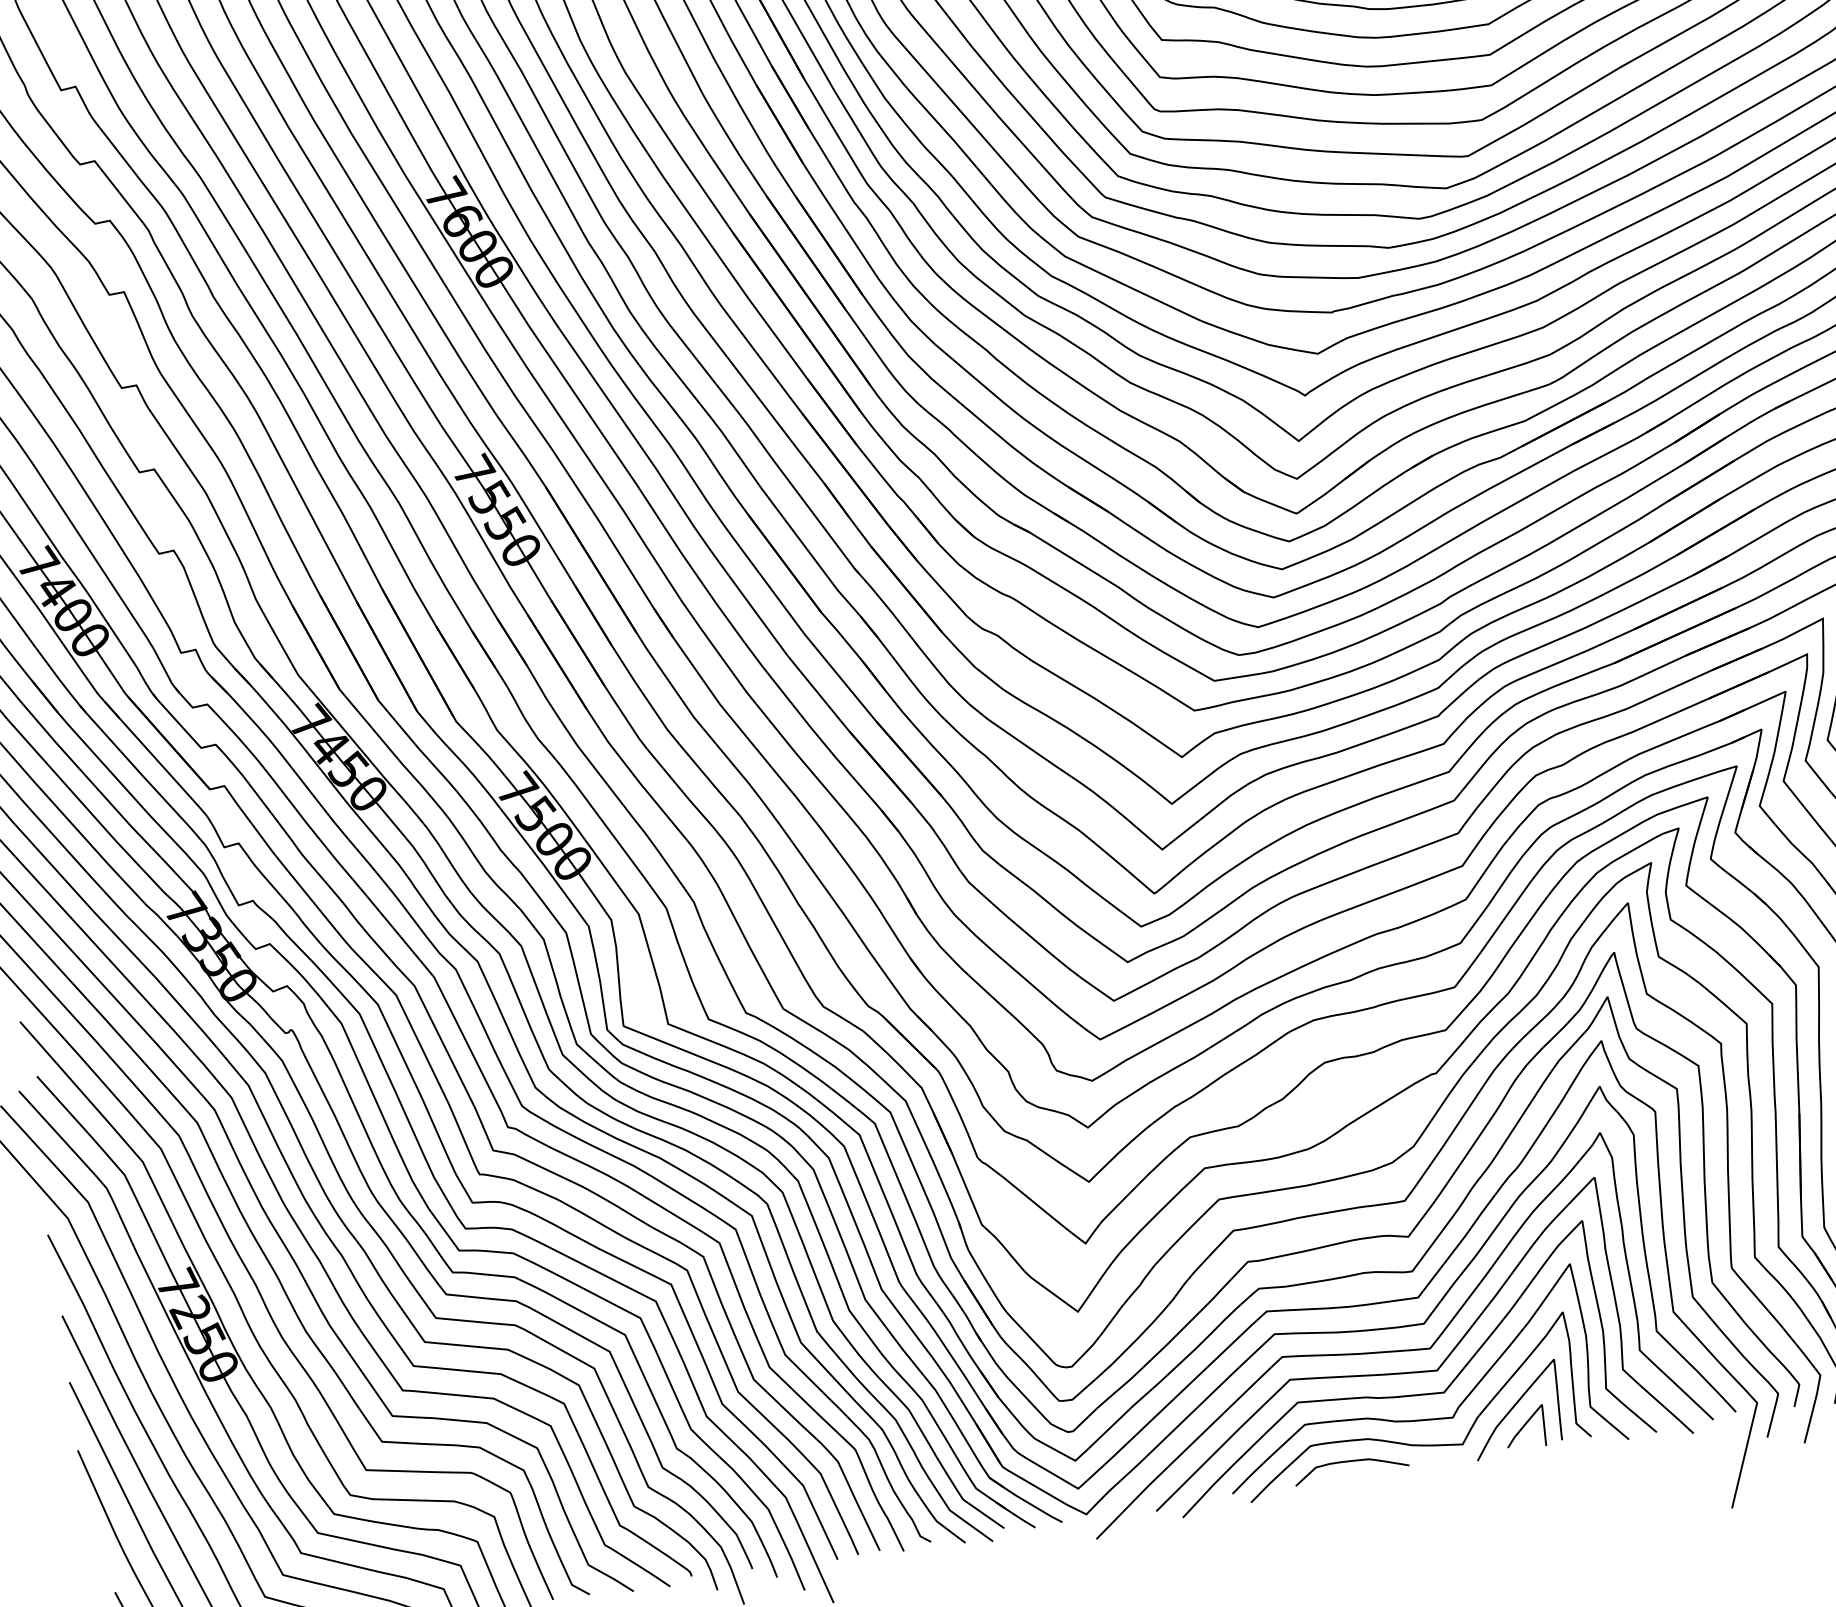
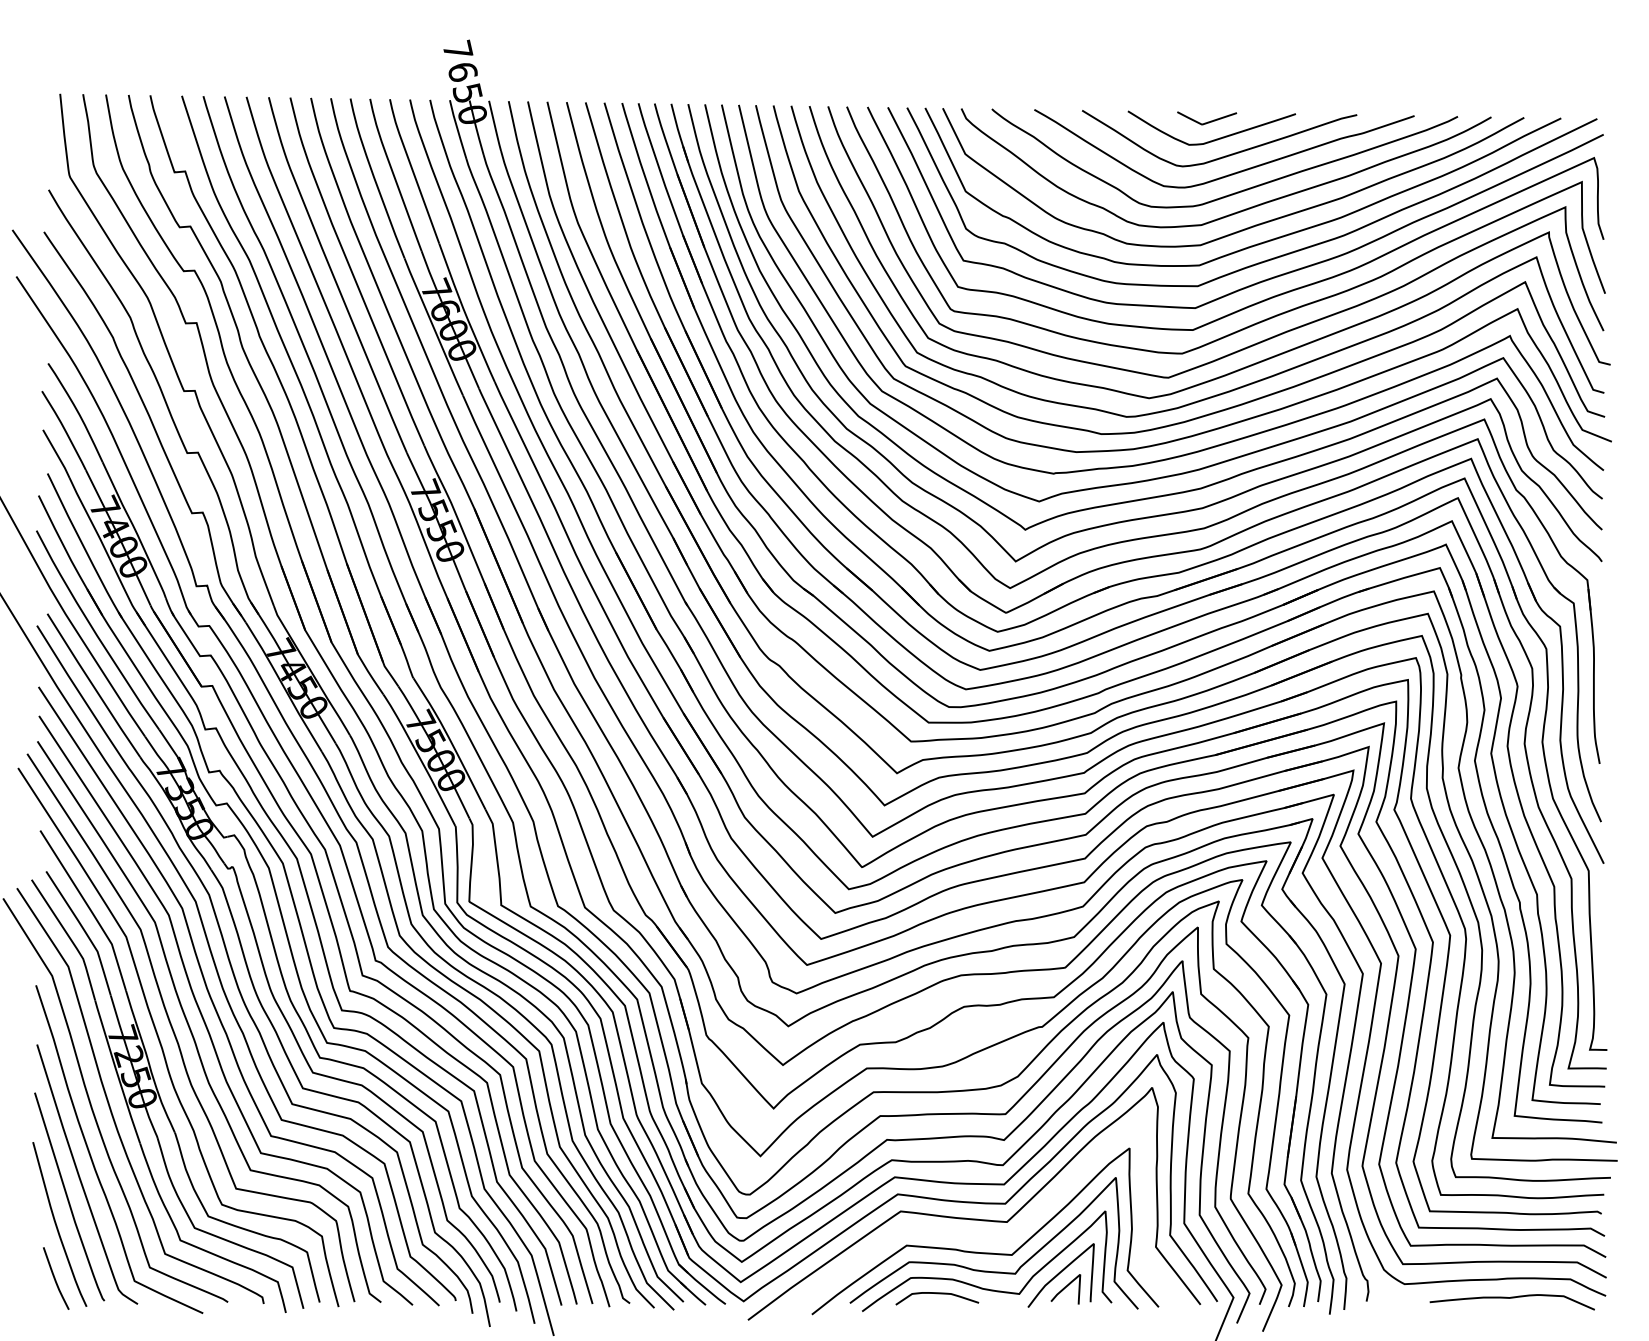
curve: (1404, 1371) -> (986, 1235), removed

